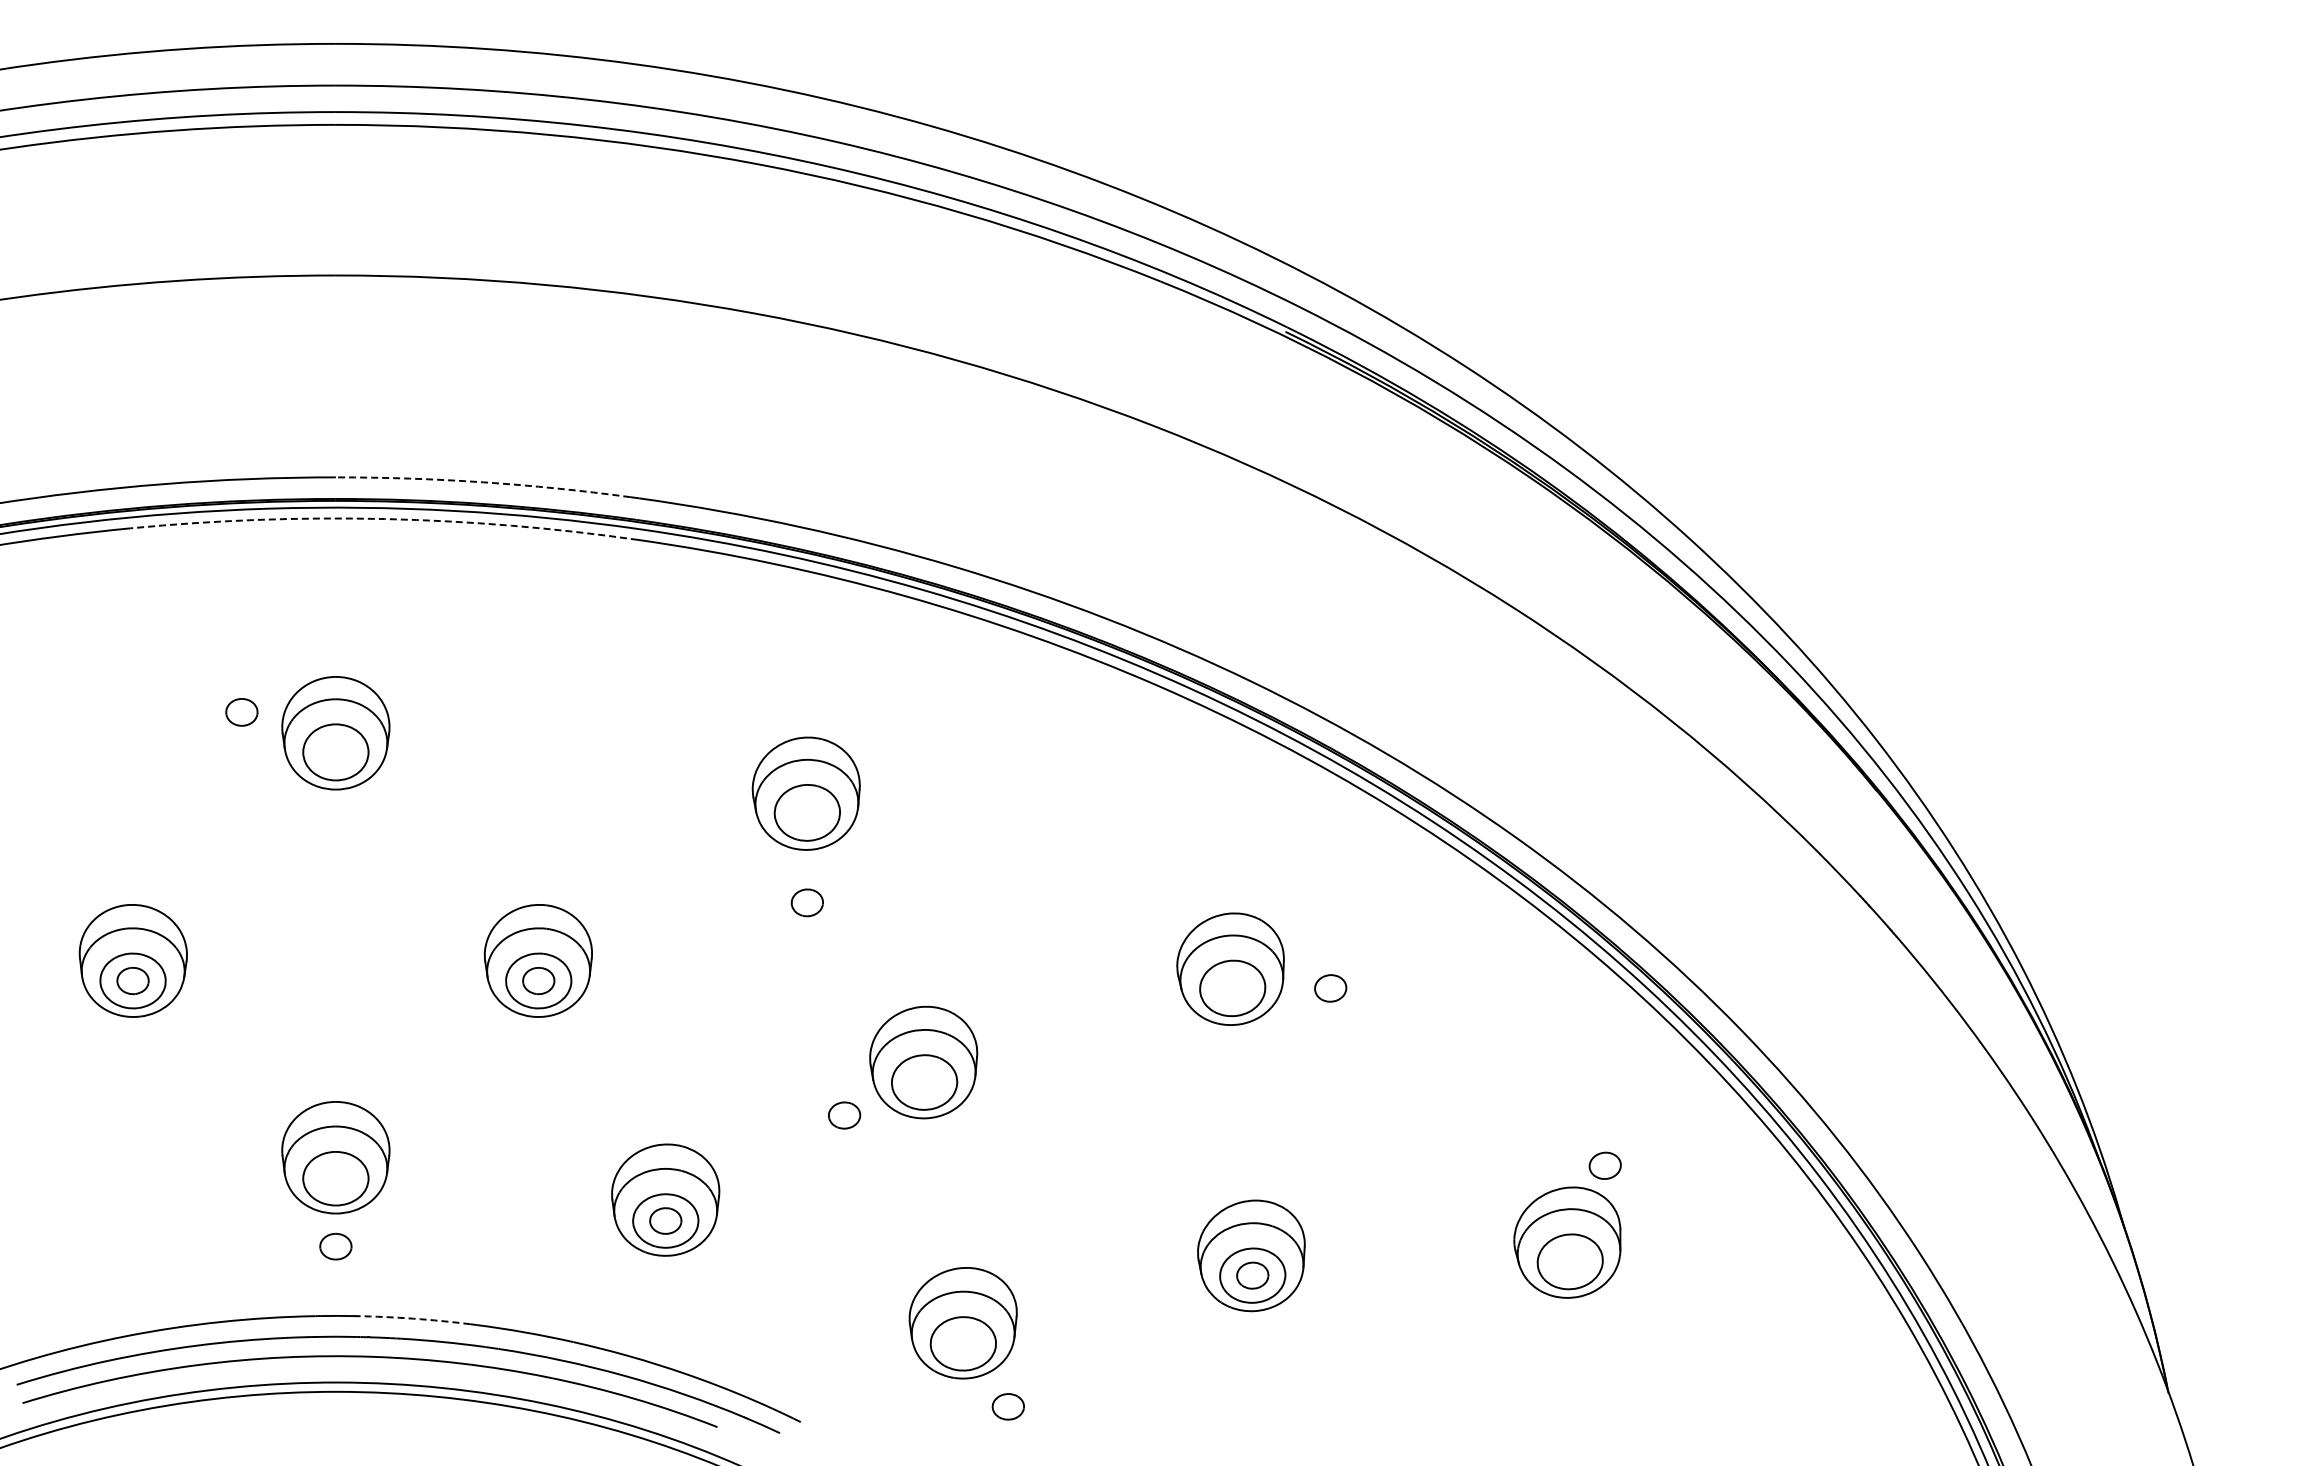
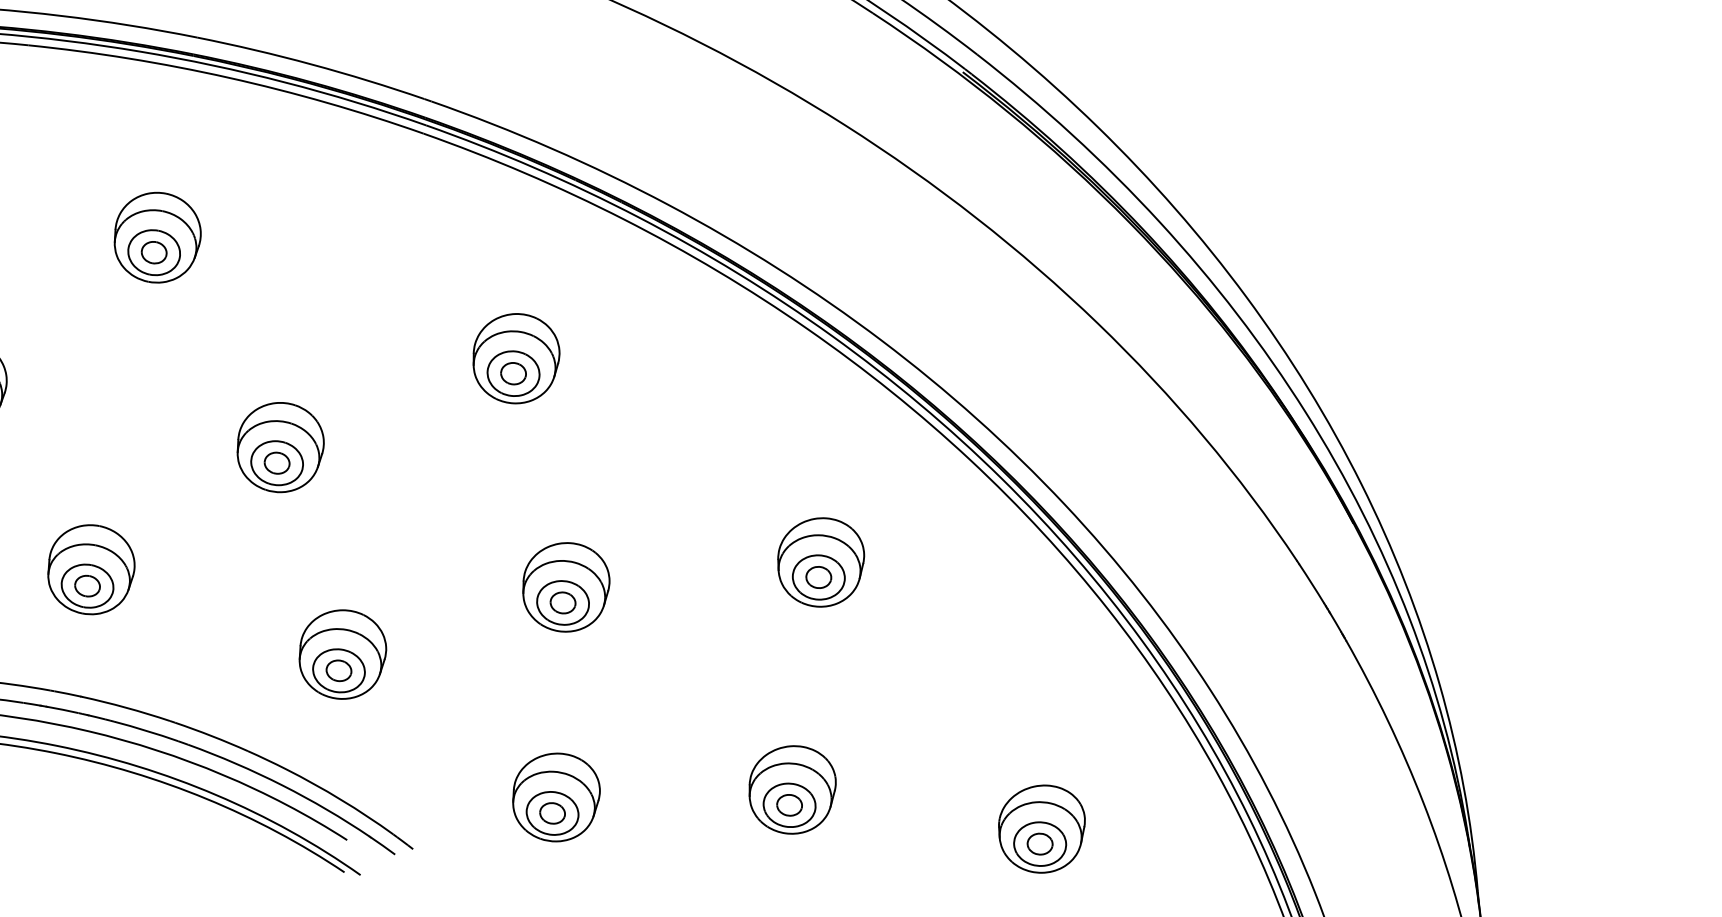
arc: (483, 482) -> (311, 64), dashed -> solid
arc: (384, 519) -> (228, 78), dashed -> solid
part: (241, 712) -> (153, 252), moved
part: (806, 902) -> (512, 373), moved
part: (1330, 988) -> (818, 577), moved
part: (844, 1115) -> (563, 602), moved
part: (1604, 1165) -> (1039, 843), moved
part: (335, 1246) -> (87, 585), moved
arc: (413, 1318) -> (126, 707), dashed -> solid
part: (1007, 1406) -> (551, 813), moved

